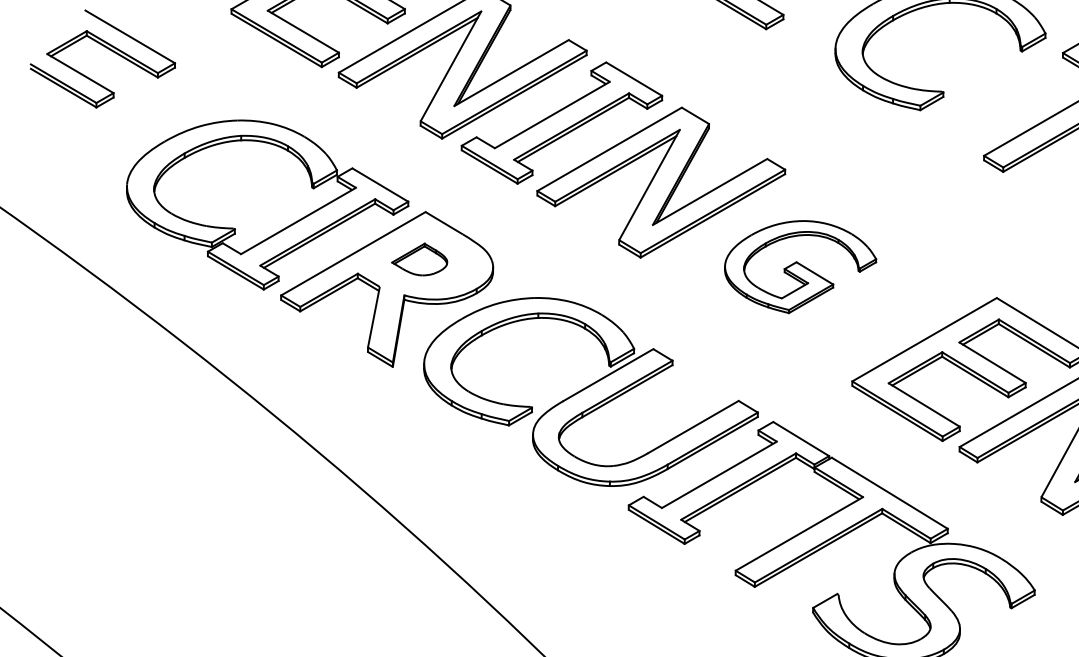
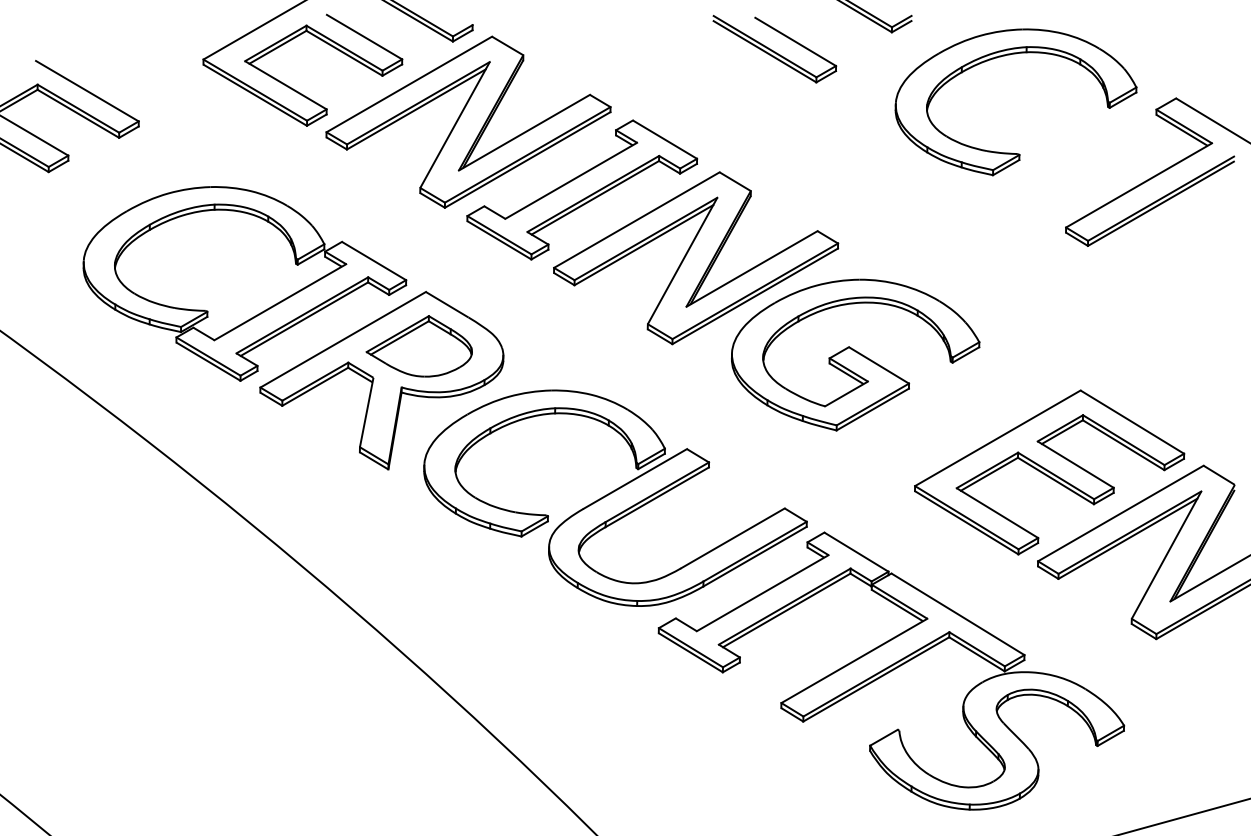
part: (419, 259) -> (418, 346), size x1.67
part: (800, 266) -> (855, 354), size x1.43

